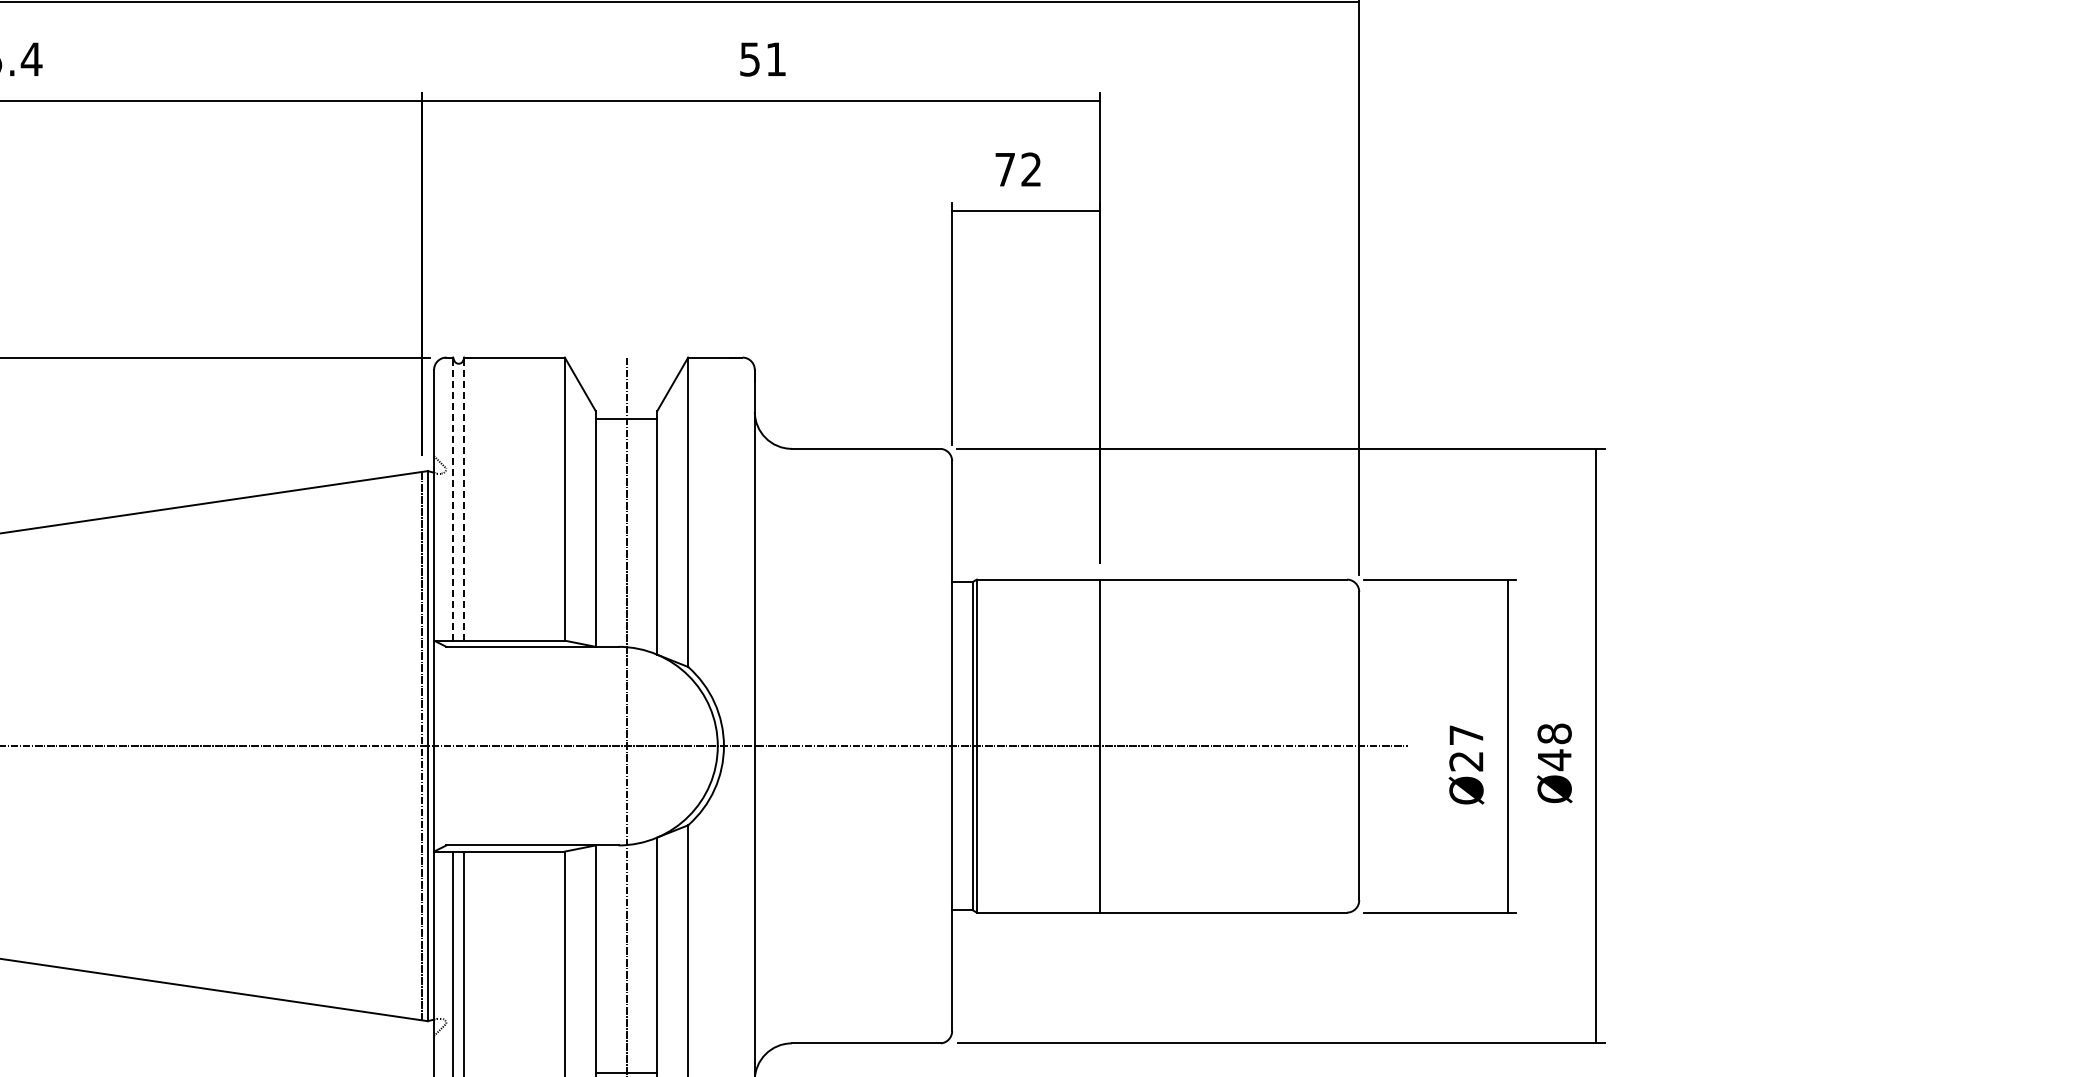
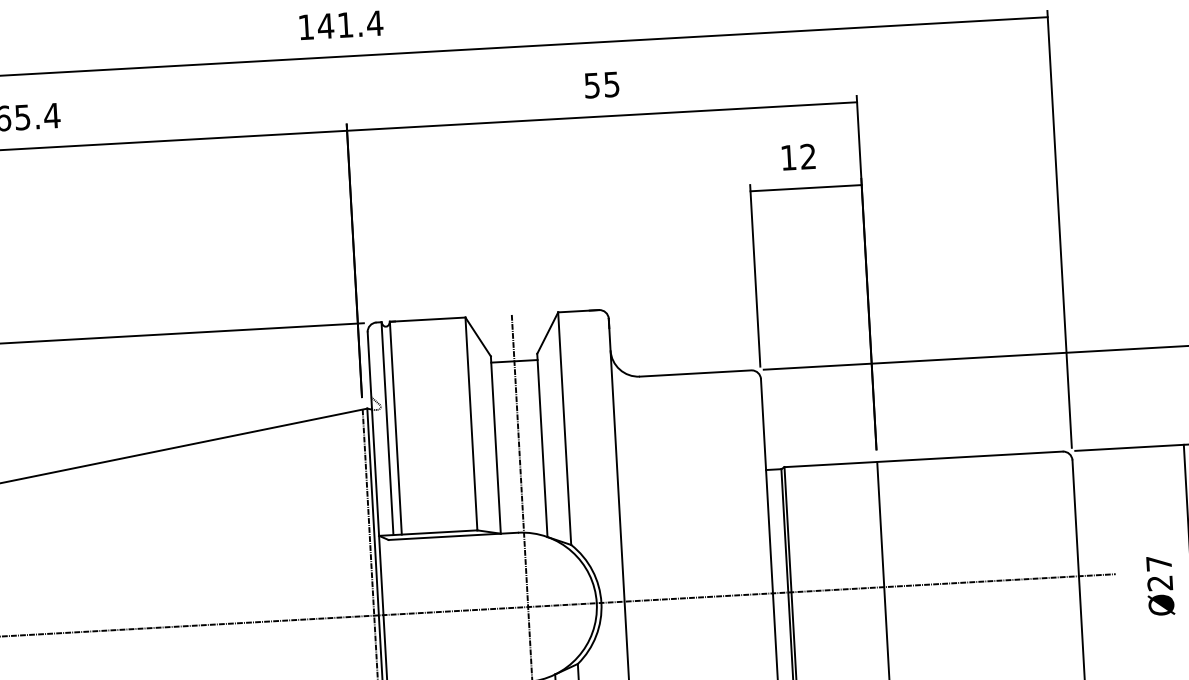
text: (775, 59) -> (611, 84), 51 -> 55
text: (1004, 169) -> (788, 157), 72 -> 12
line: (453, 499) -> (387, 428), dashed -> solid
line: (464, 499) -> (396, 428), dashed -> solid

